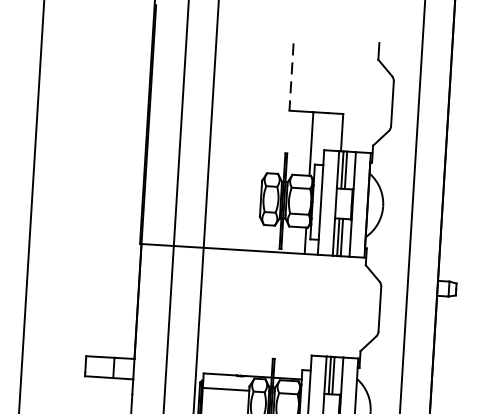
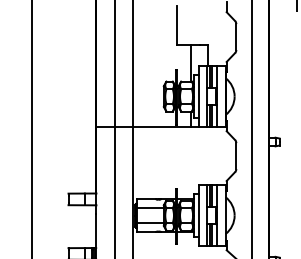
line: (292, 77) -> (177, 25), dashed -> solid

